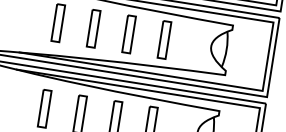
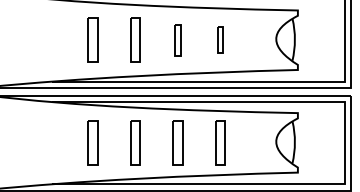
part: (128, 33) -> (177, 39), size x0.7
part: (164, 39) -> (220, 39), size x0.6

